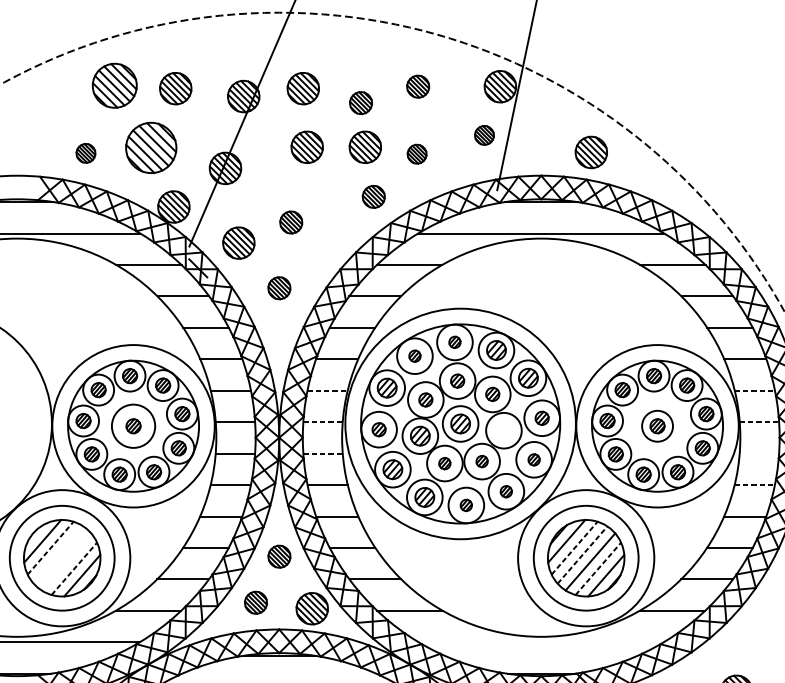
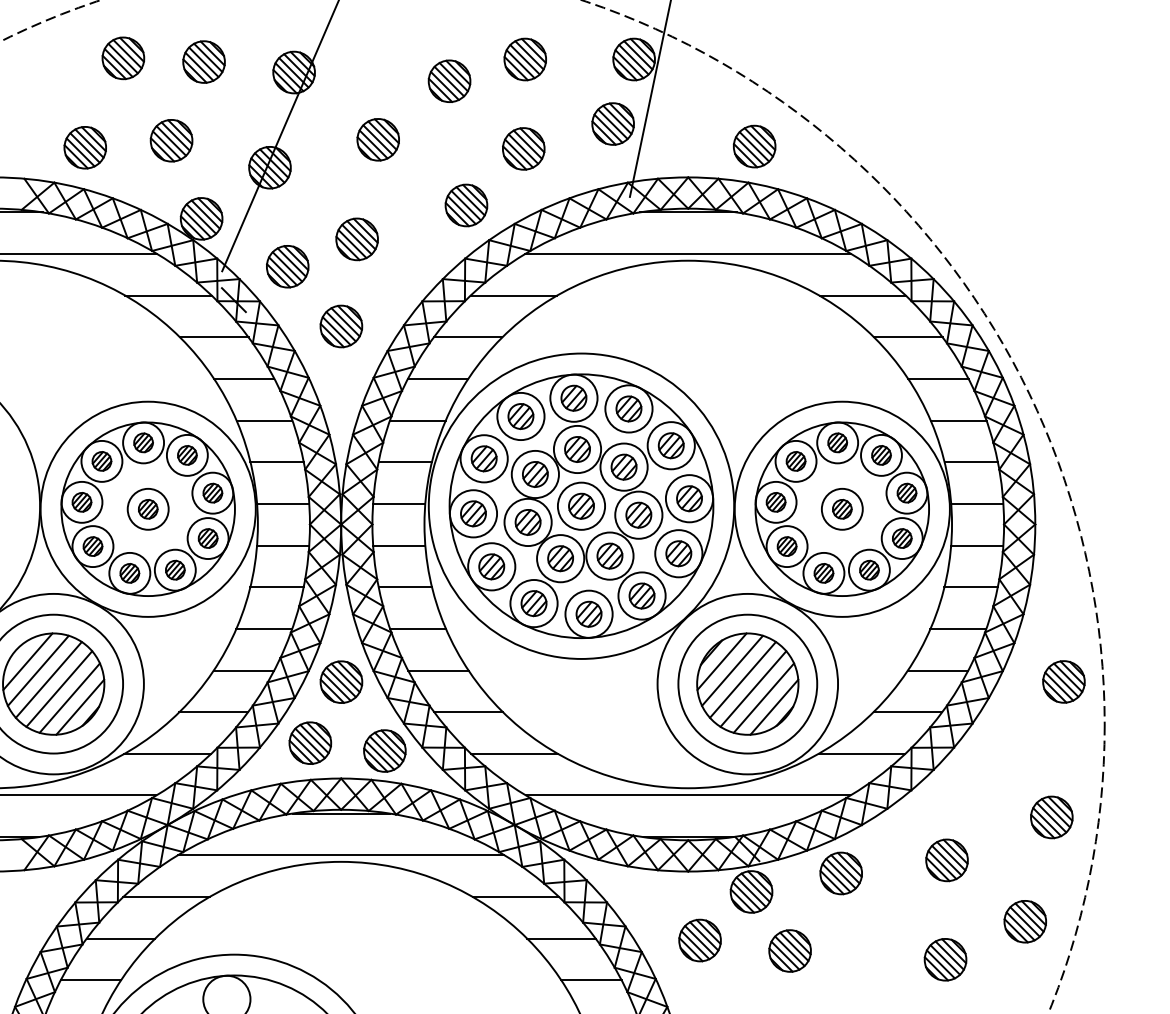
part: (114, 85) -> (123, 58), size x0.71
part: (417, 86) -> (524, 59), size x1.43
part: (302, 88) -> (372, 61), removed
part: (361, 102) -> (449, 80), size x1.43
part: (484, 135) -> (612, 123), size x1.67
part: (151, 147) -> (171, 140), size x0.62
part: (364, 147) -> (454, 139), removed
part: (85, 153) -> (84, 147), size x1.67
part: (416, 153) -> (523, 148), size x1.67
part: (373, 196) -> (466, 205), size x1.43
part: (290, 222) -> (356, 239), size x1.43
part: (279, 288) -> (341, 326), size x1.43
part: (454, 341) -> (573, 397), size x1.67
part: (414, 356) -> (520, 416), size x1.67
part: (457, 381) -> (577, 449), size x1.43
line: (327, 390) -> (405, 462), dashed -> solid
line: (755, 390) -> (971, 462), dashed -> solid
part: (492, 393) -> (623, 466), size x1.43
part: (425, 399) -> (535, 474), size x1.43
part: (542, 418) -> (689, 498), size x1.43
line: (323, 421) -> (399, 503), dashed -> solid
line: (759, 421) -> (977, 503), dashed -> solid
circle: (133, 425) -> (147, 508), size x0.71
part: (379, 429) -> (473, 513), size x1.43
part: (503, 430) -> (638, 514), added
line: (323, 453) -> (399, 545), dashed -> solid
line: (759, 453) -> (977, 545), added
part: (533, 459) -> (678, 553), size x1.67
part: (481, 461) -> (609, 555), size x1.67
part: (444, 463) -> (560, 558), size x1.67
line: (755, 485) -> (971, 587), dashed -> solid
part: (505, 491) -> (641, 595), size x1.67
part: (465, 504) -> (588, 613), size x1.67
line: (50, 547) -> (38, 670), dashed -> solid
line: (574, 547) -> (732, 670), dashed -> solid
line: (58, 554) -> (48, 679), added
line: (582, 554) -> (743, 679), dashed -> solid
part: (279, 556) -> (341, 681), size x1.43
line: (66, 561) -> (59, 688), added
line: (74, 569) -> (69, 698), dashed -> solid
line: (598, 569) -> (763, 698), dashed -> solid
part: (256, 602) -> (310, 742), size x1.43
line: (541, 642) -> (688, 795), added

